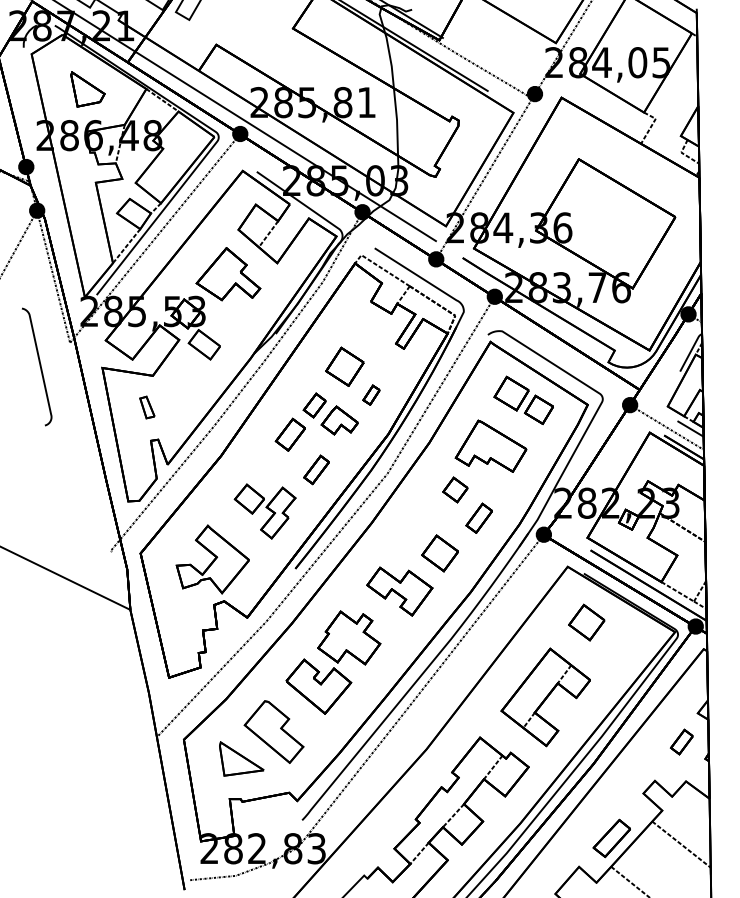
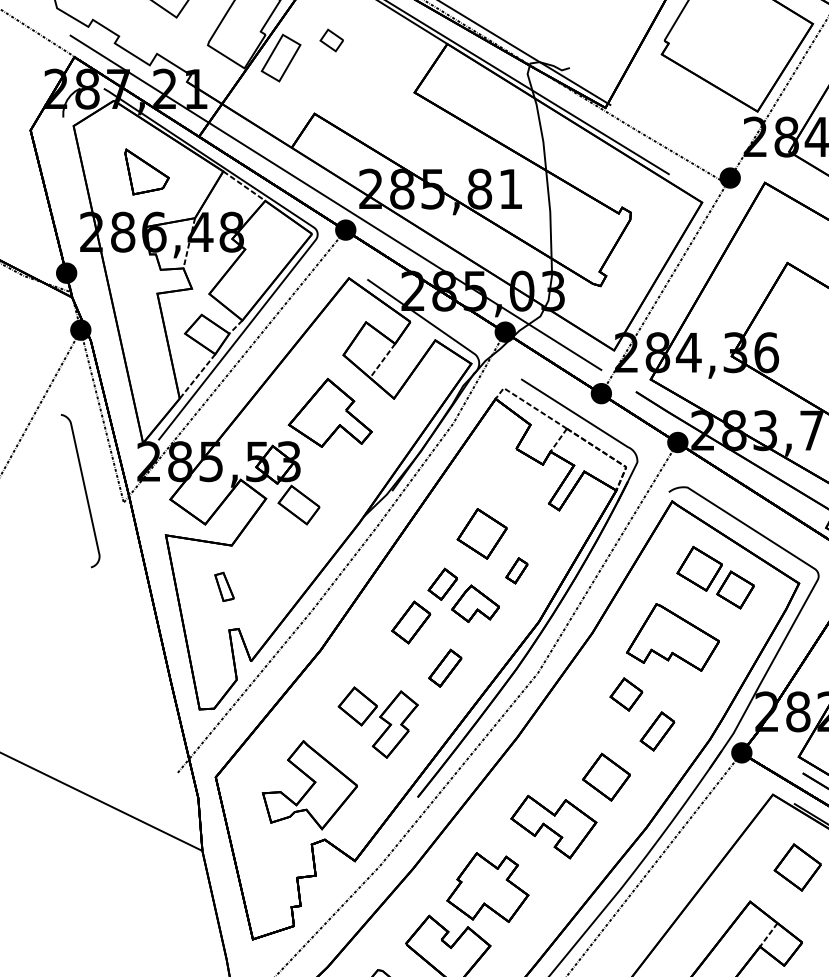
curve: (39, 366) -> (83, 490), moved

